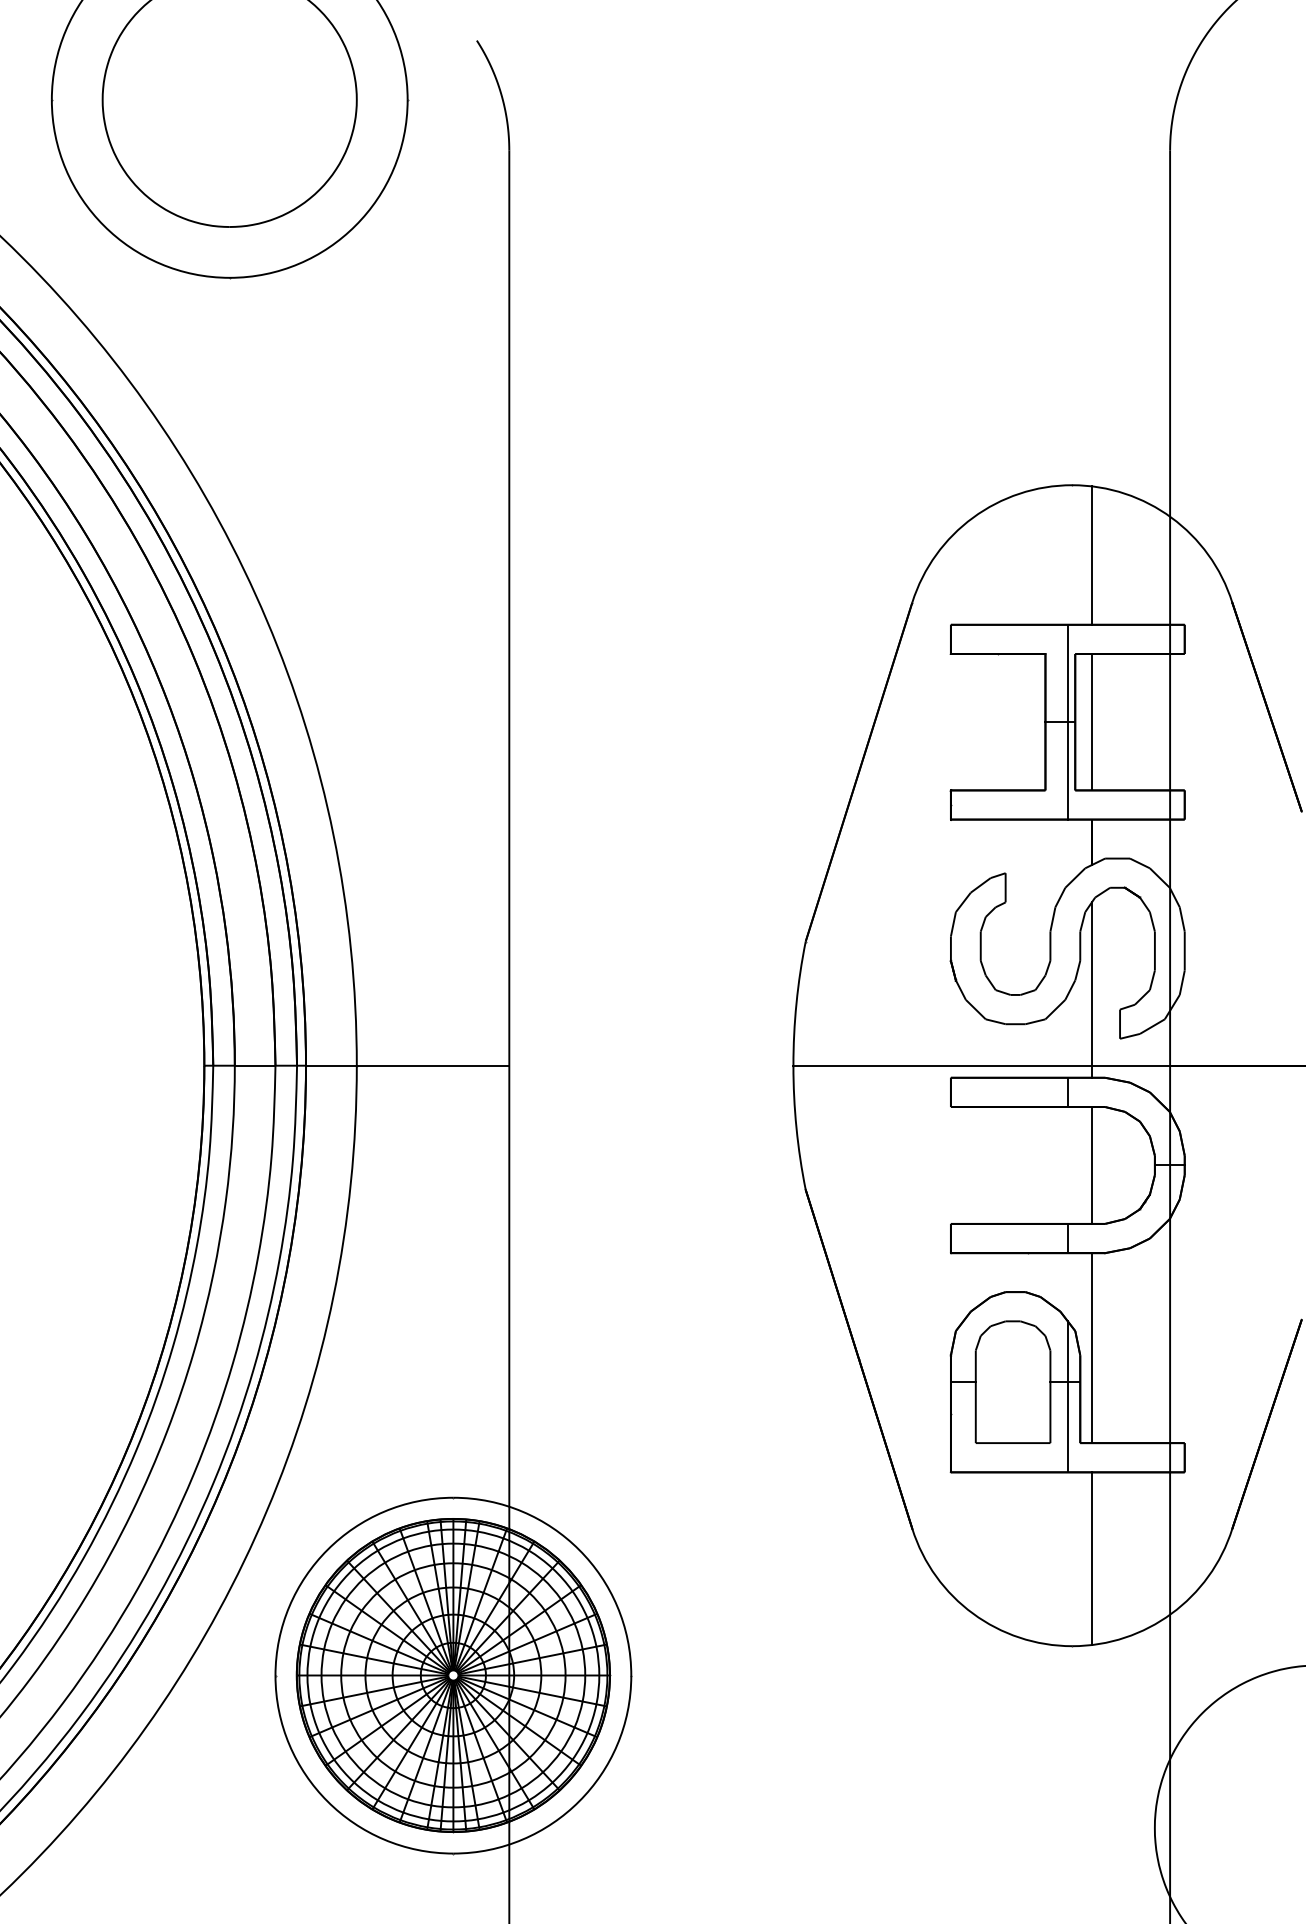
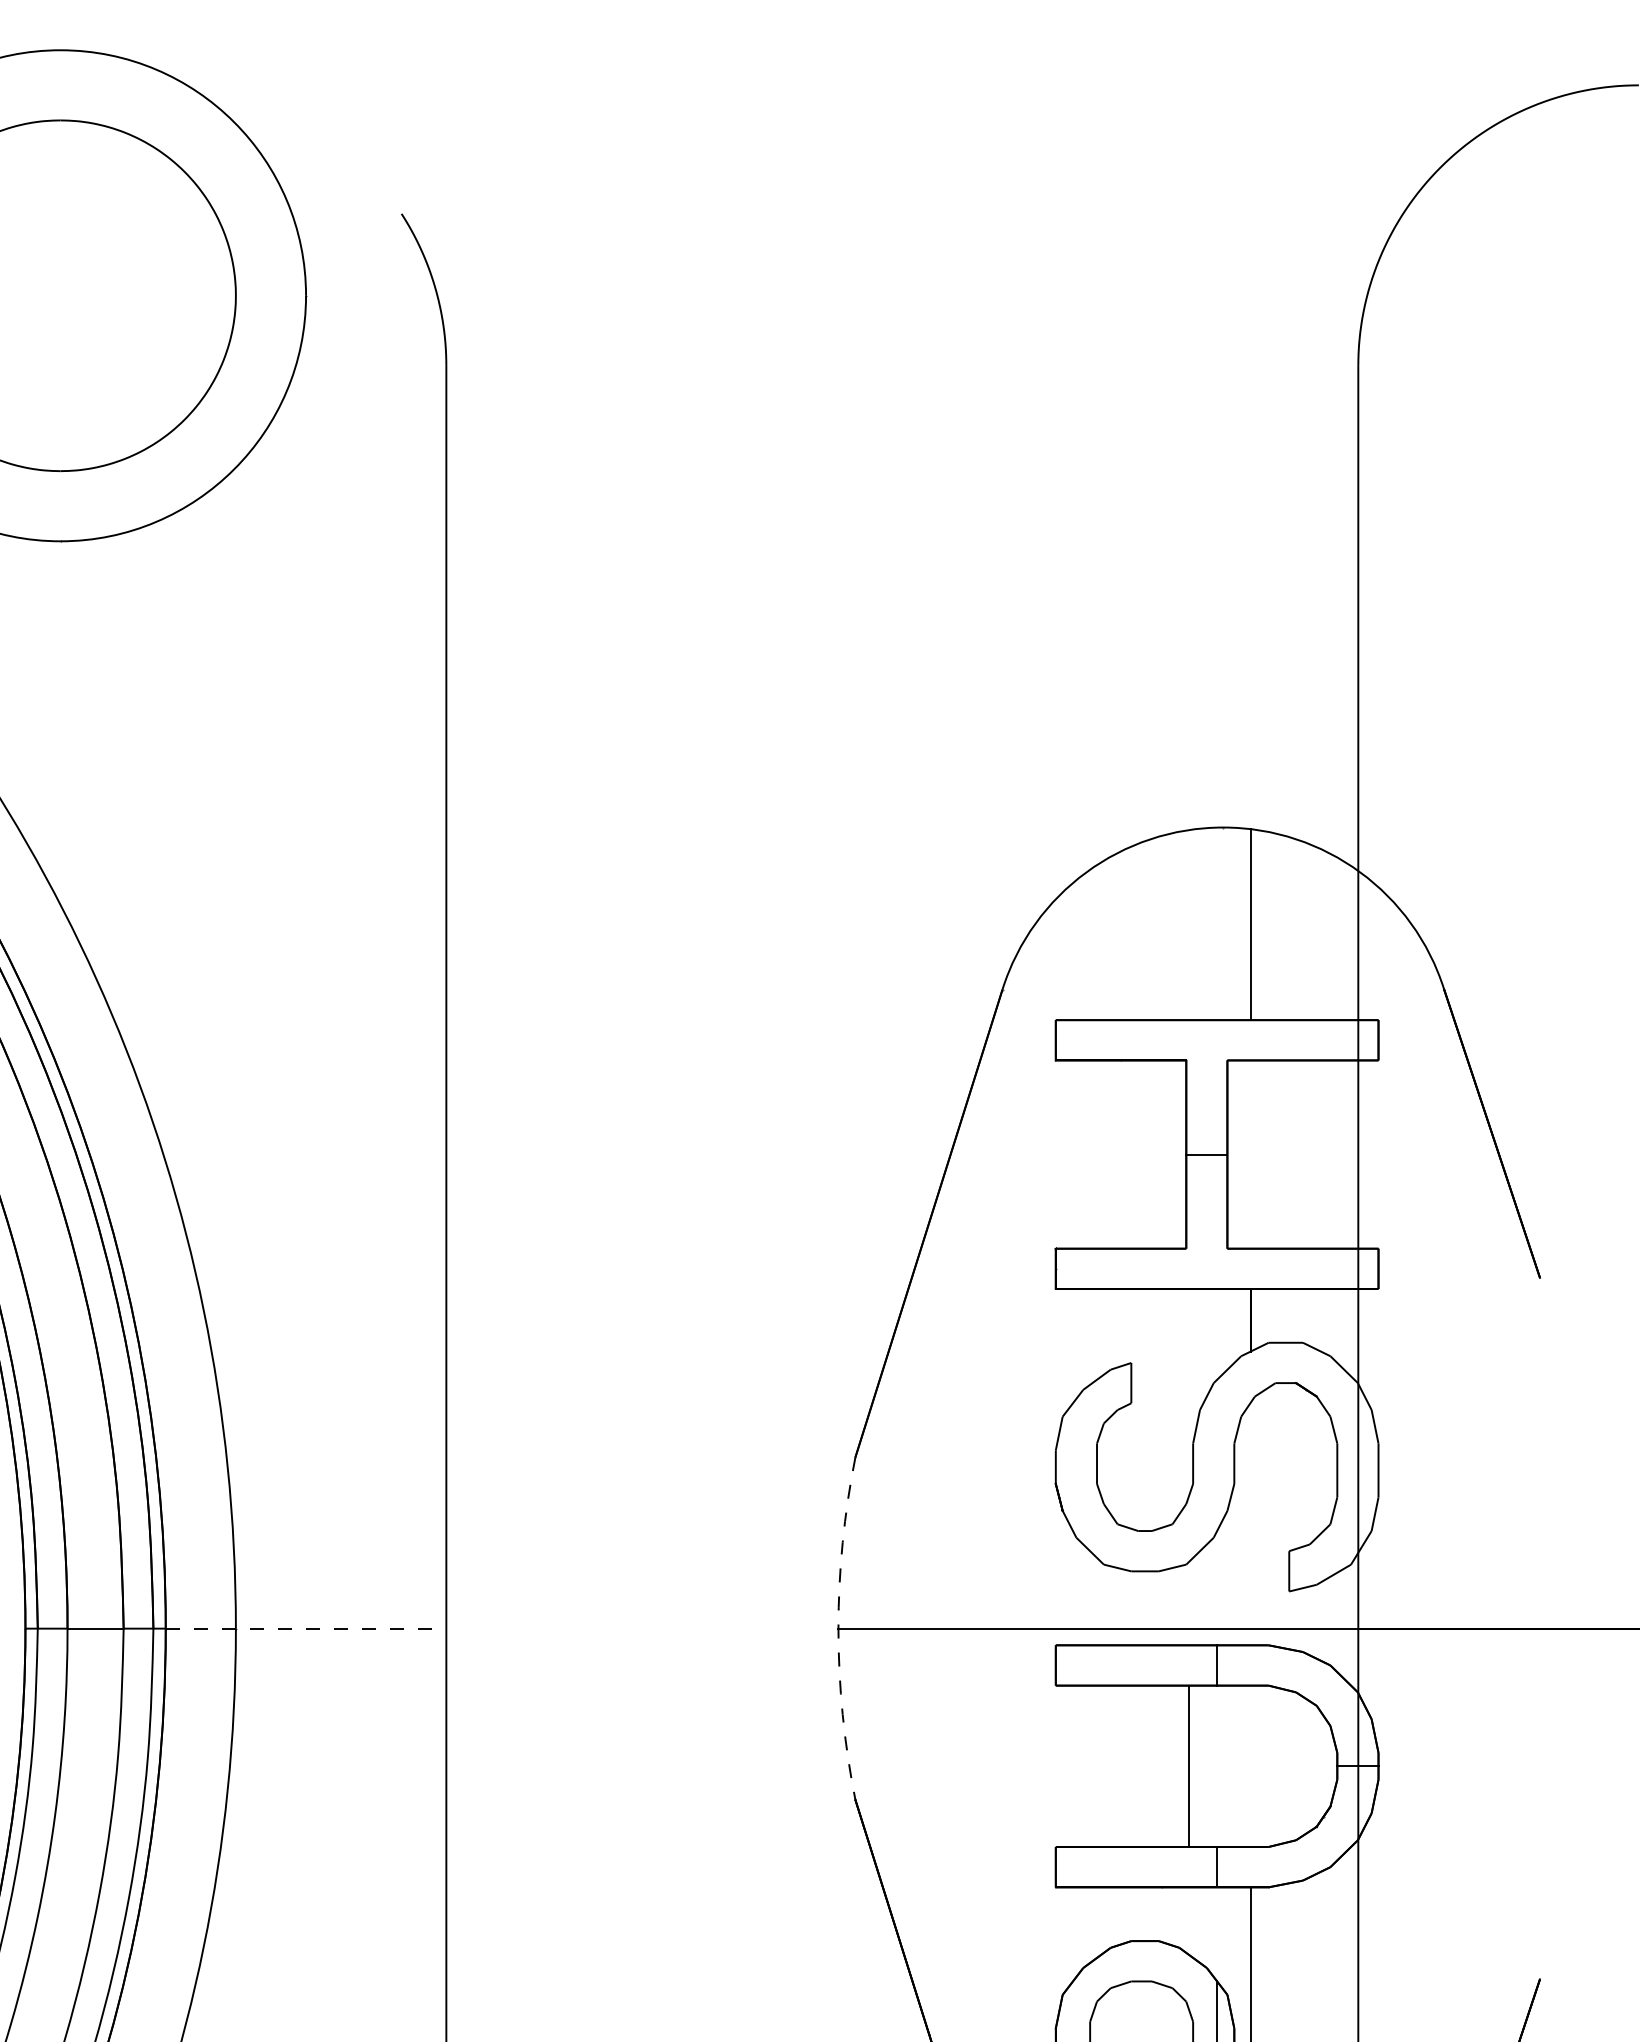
line: (1067, 721) -> (1216, 1153), removed
line: (1092, 721) -> (1251, 1153), removed
line: (1092, 989) -> (1251, 1523), removed
line: (407, 1065) -> (305, 1628), solid -> dashed
arc: (793, 1065) -> (838, 1628), solid -> dashed
line: (1092, 1165) -> (1189, 1766), moved

